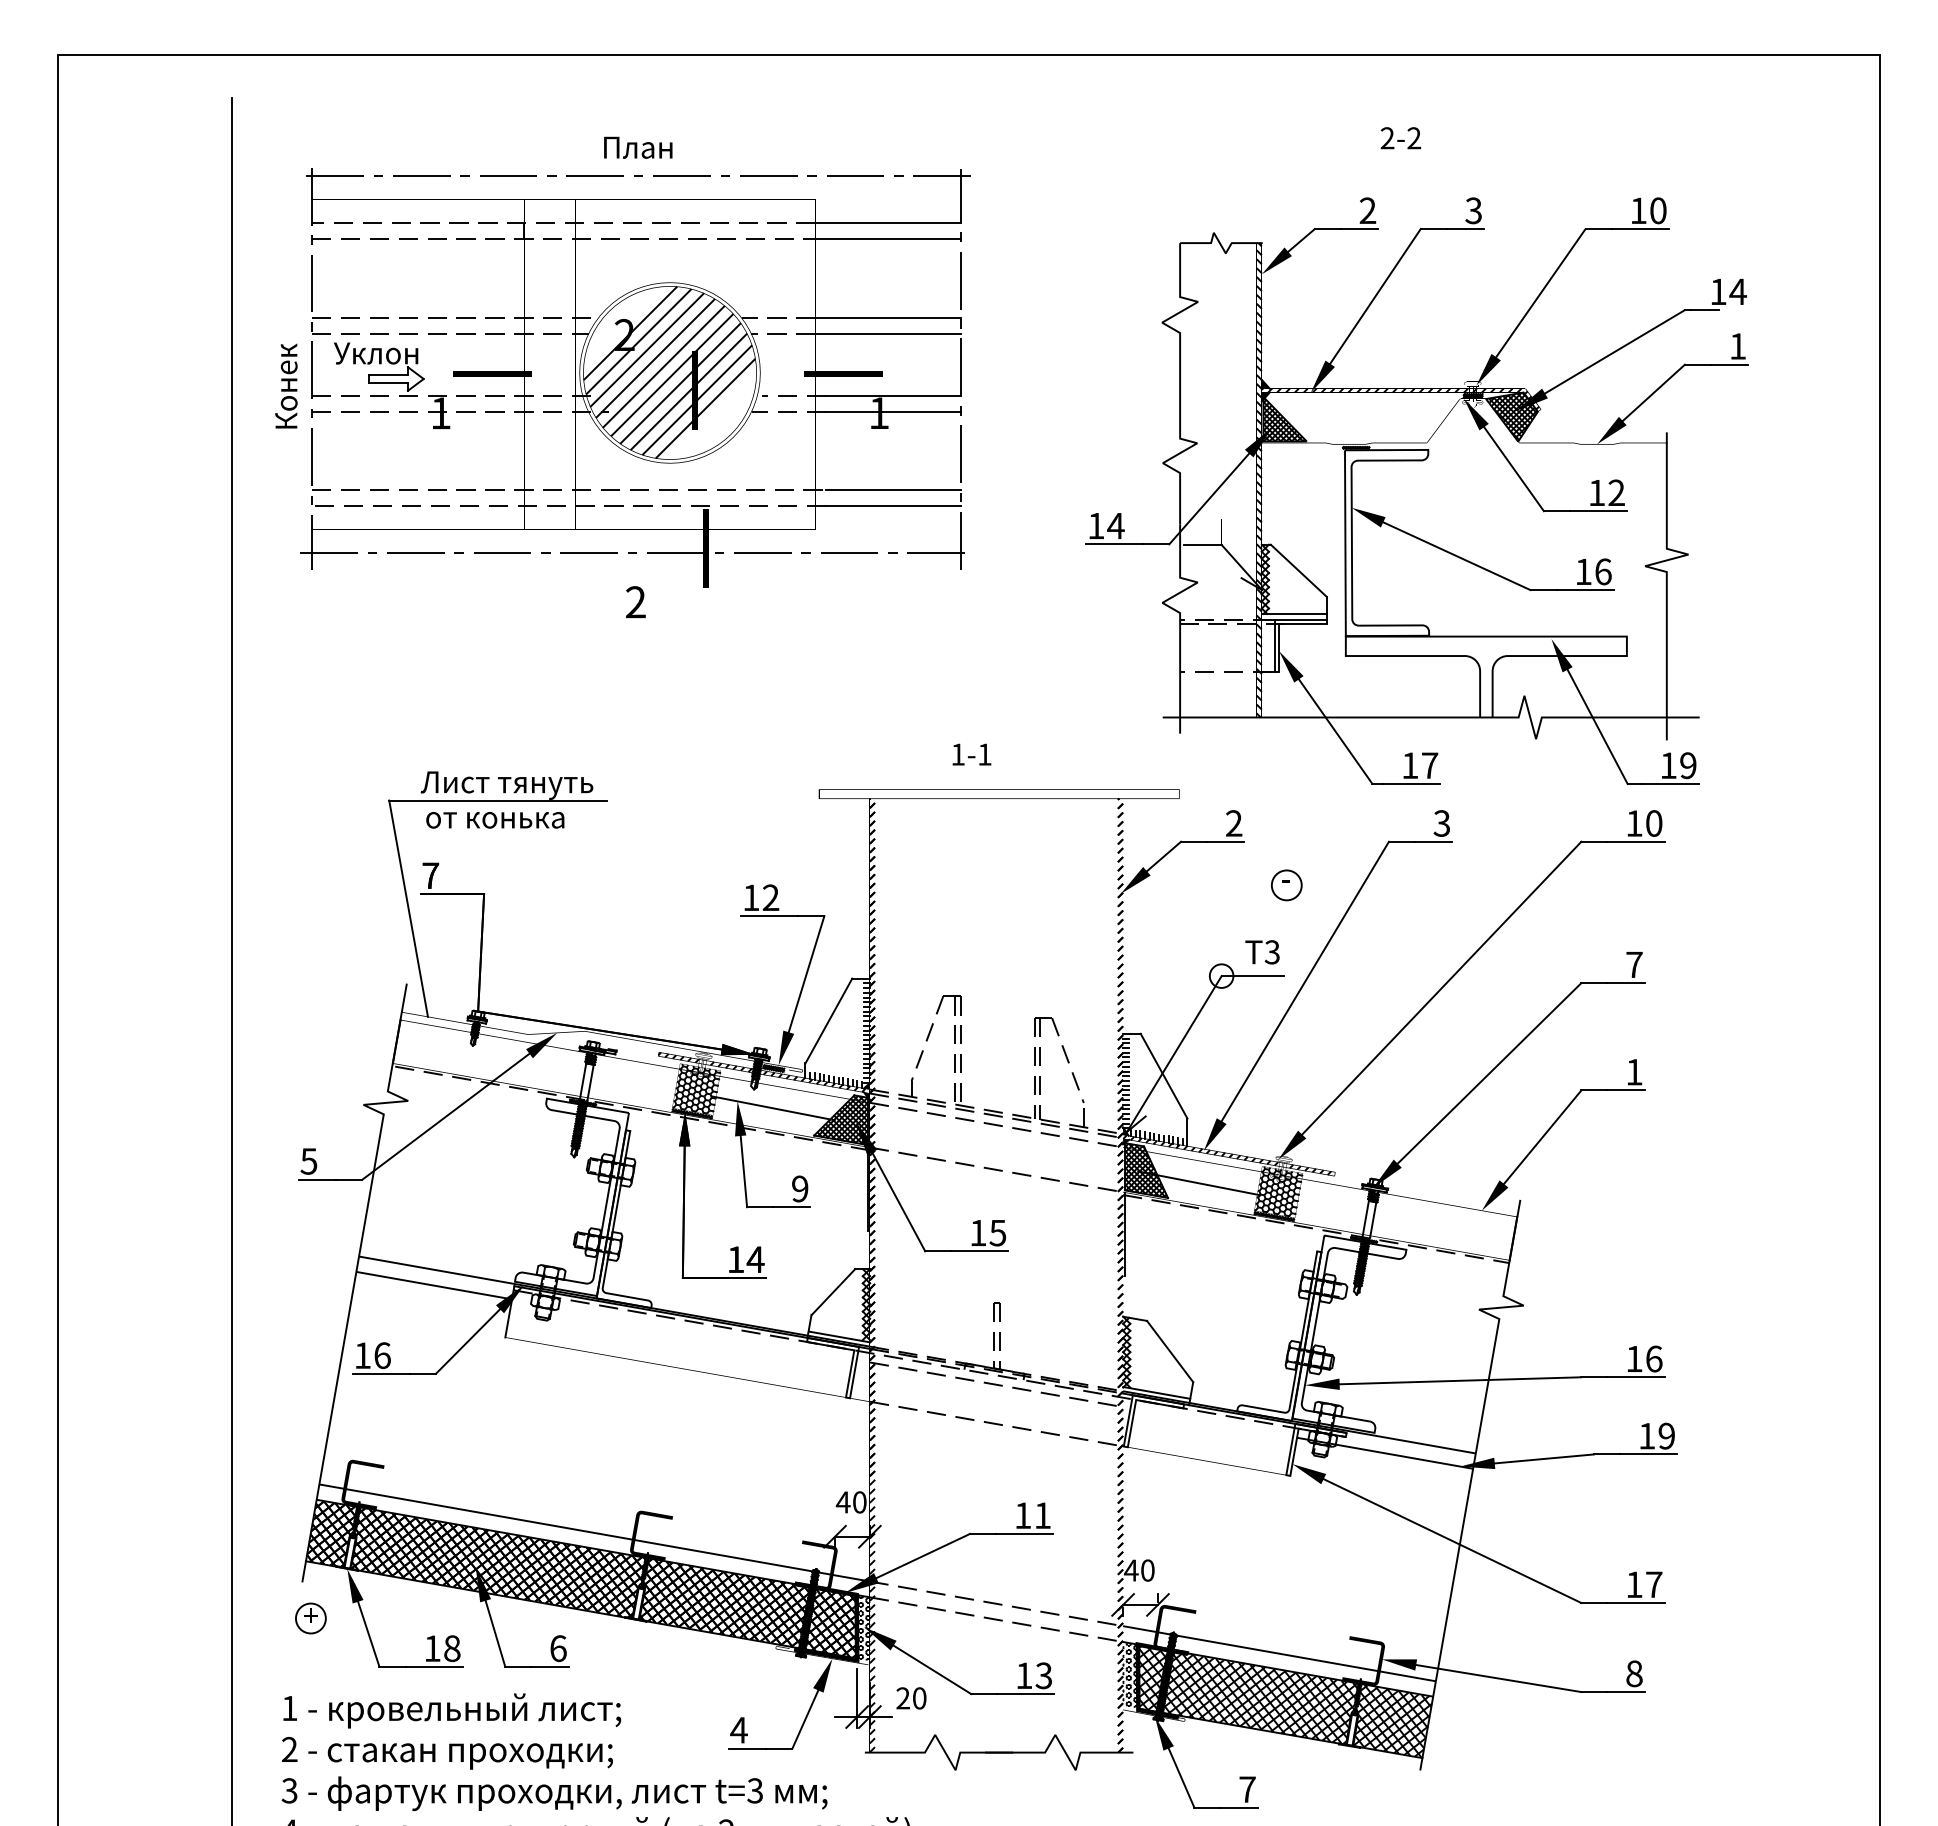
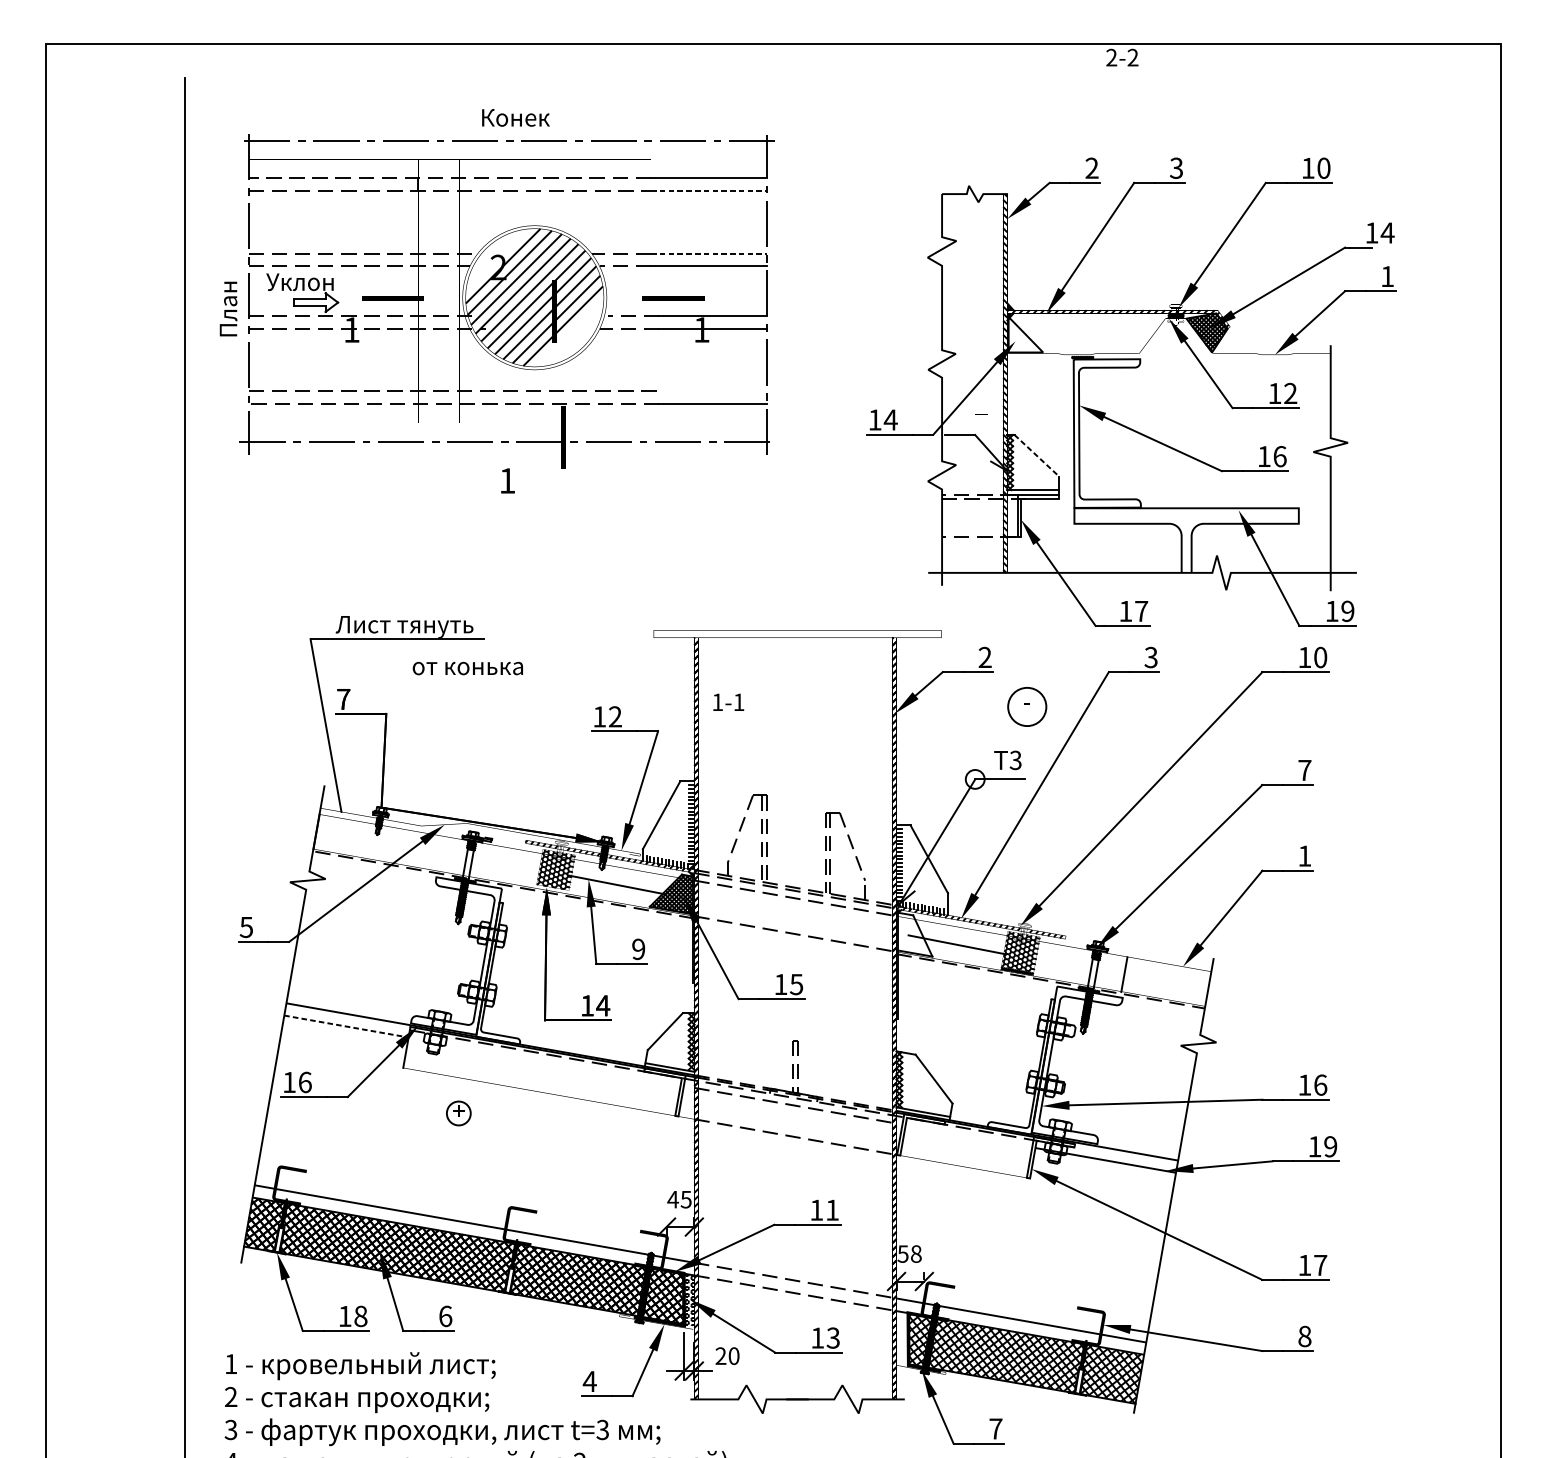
text: (1400, 138) -> (1122, 57), moved
text: (647, 147) -> (516, 117), План -> Конек
line: (888, 239) -> (709, 191), solid -> dashed
line: (888, 317) -> (709, 253), solid -> dashed
text: (286, 385) -> (228, 307), Конек -> План
hatch: (1283, 419) -> (1024, 334), removed
line: (893, 490) -> (713, 391), removed
line: (1299, 571) -> (1037, 456), solid -> dashed
text: (635, 602) -> (507, 481), 2 -> 1
text: (971, 754) -> (728, 702), moved
text: (495, 820) -> (468, 668), moved
circle: (1286, 885) -> (1027, 707), size x1.6
hatch: (773, 1068) -> (617, 853), removed
hatch: (691, 1113) -> (551, 889), removed
hatch: (1145, 1170) -> (914, 934), removed
line: (1513, 1238) -> (1124, 974), moved
line: (434, 1285) -> (346, 1026), solid -> dashed
text: (859, 1502) -> (686, 1199), 40 -> 45
text: (1139, 1570) -> (909, 1254), 40 -> 58
part: (310, 1618) -> (458, 1113), moved
hatch: (1130, 1674) -> (902, 1337), removed

